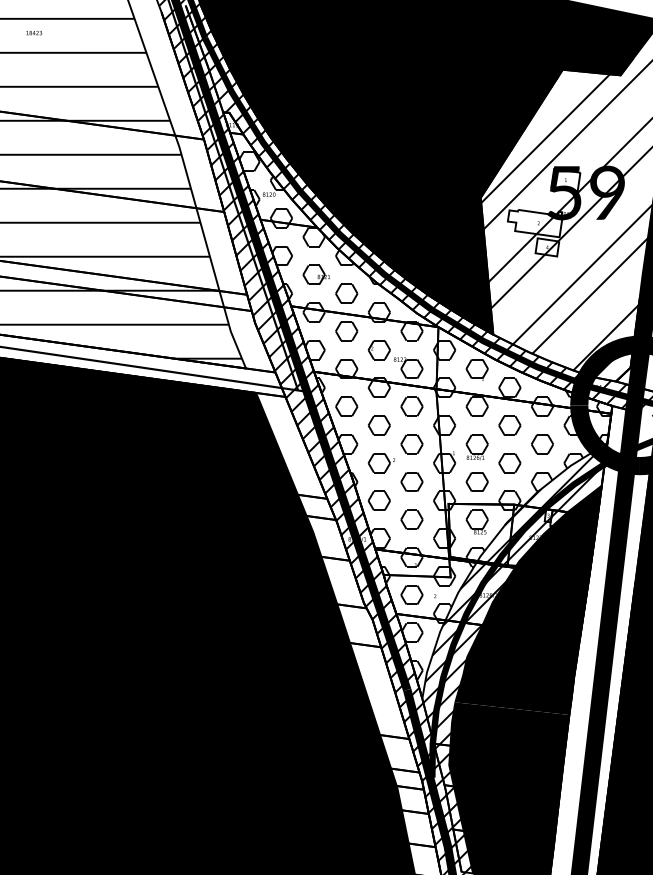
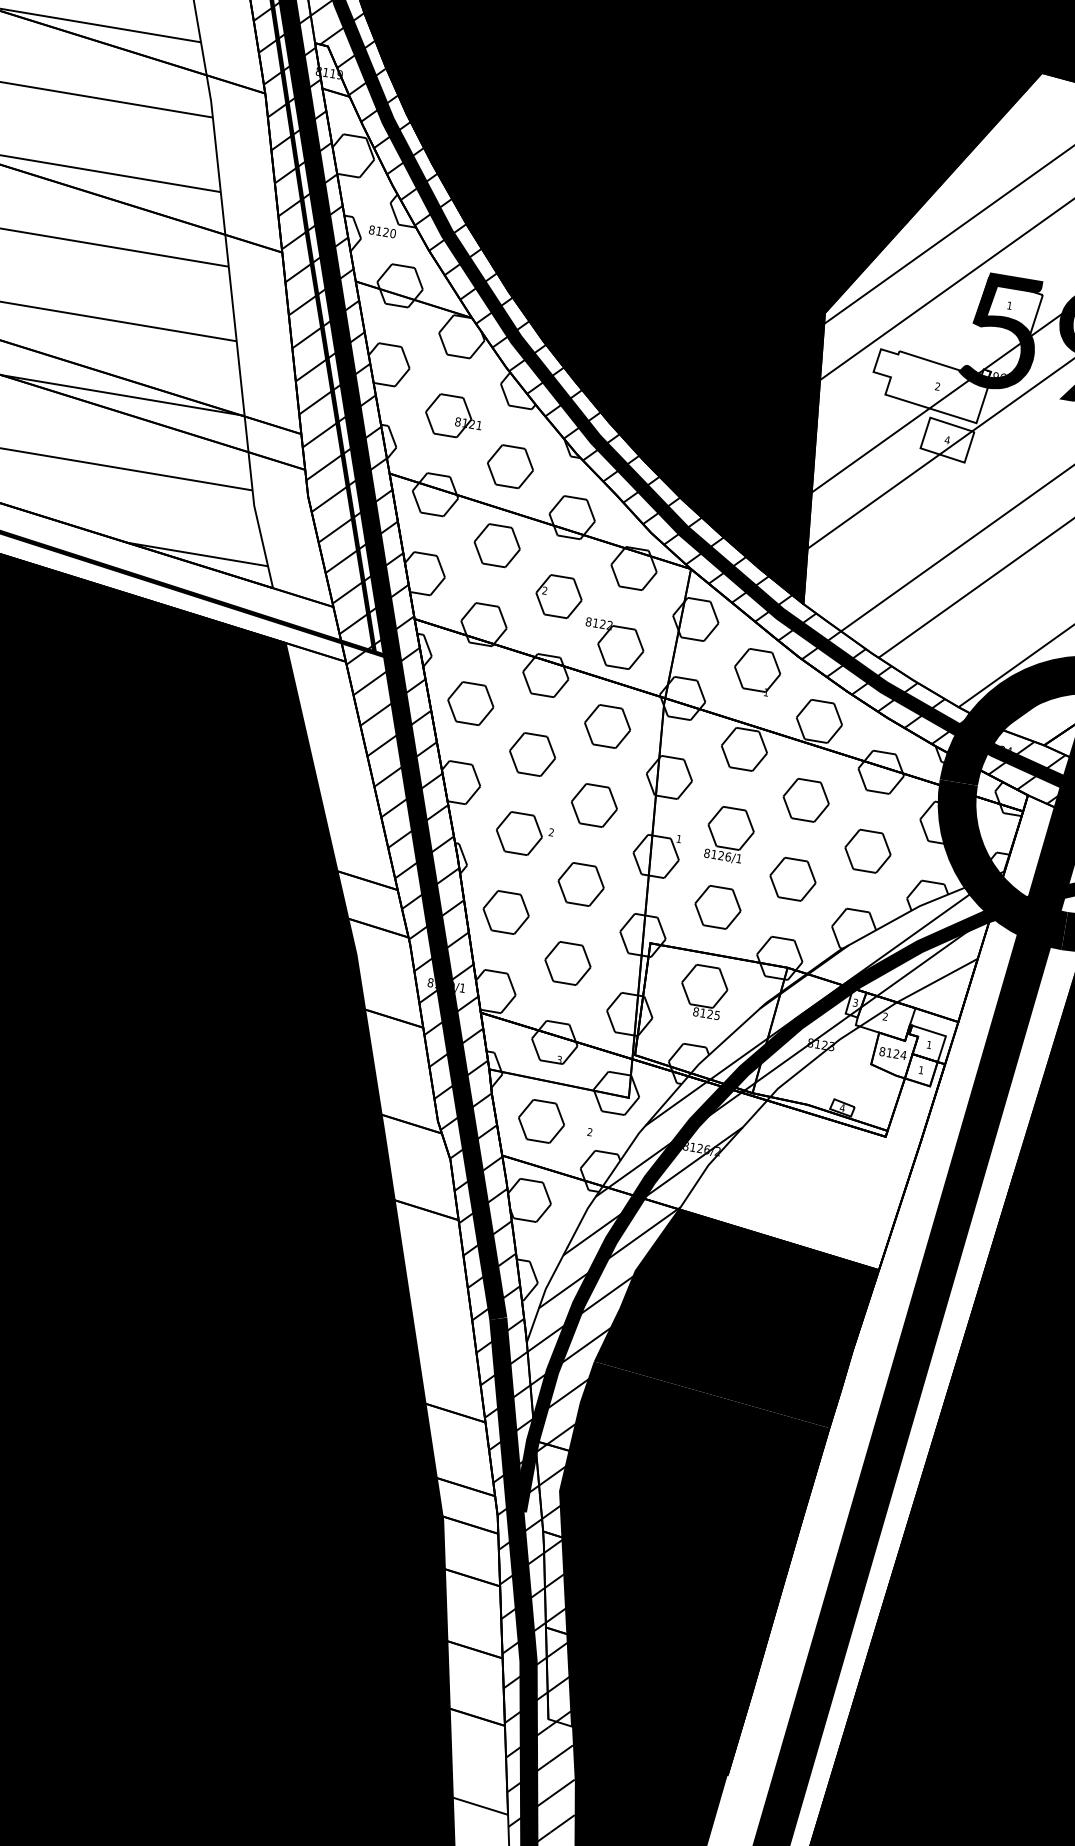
fill: (541, 561) -> (824, 1096), removed

